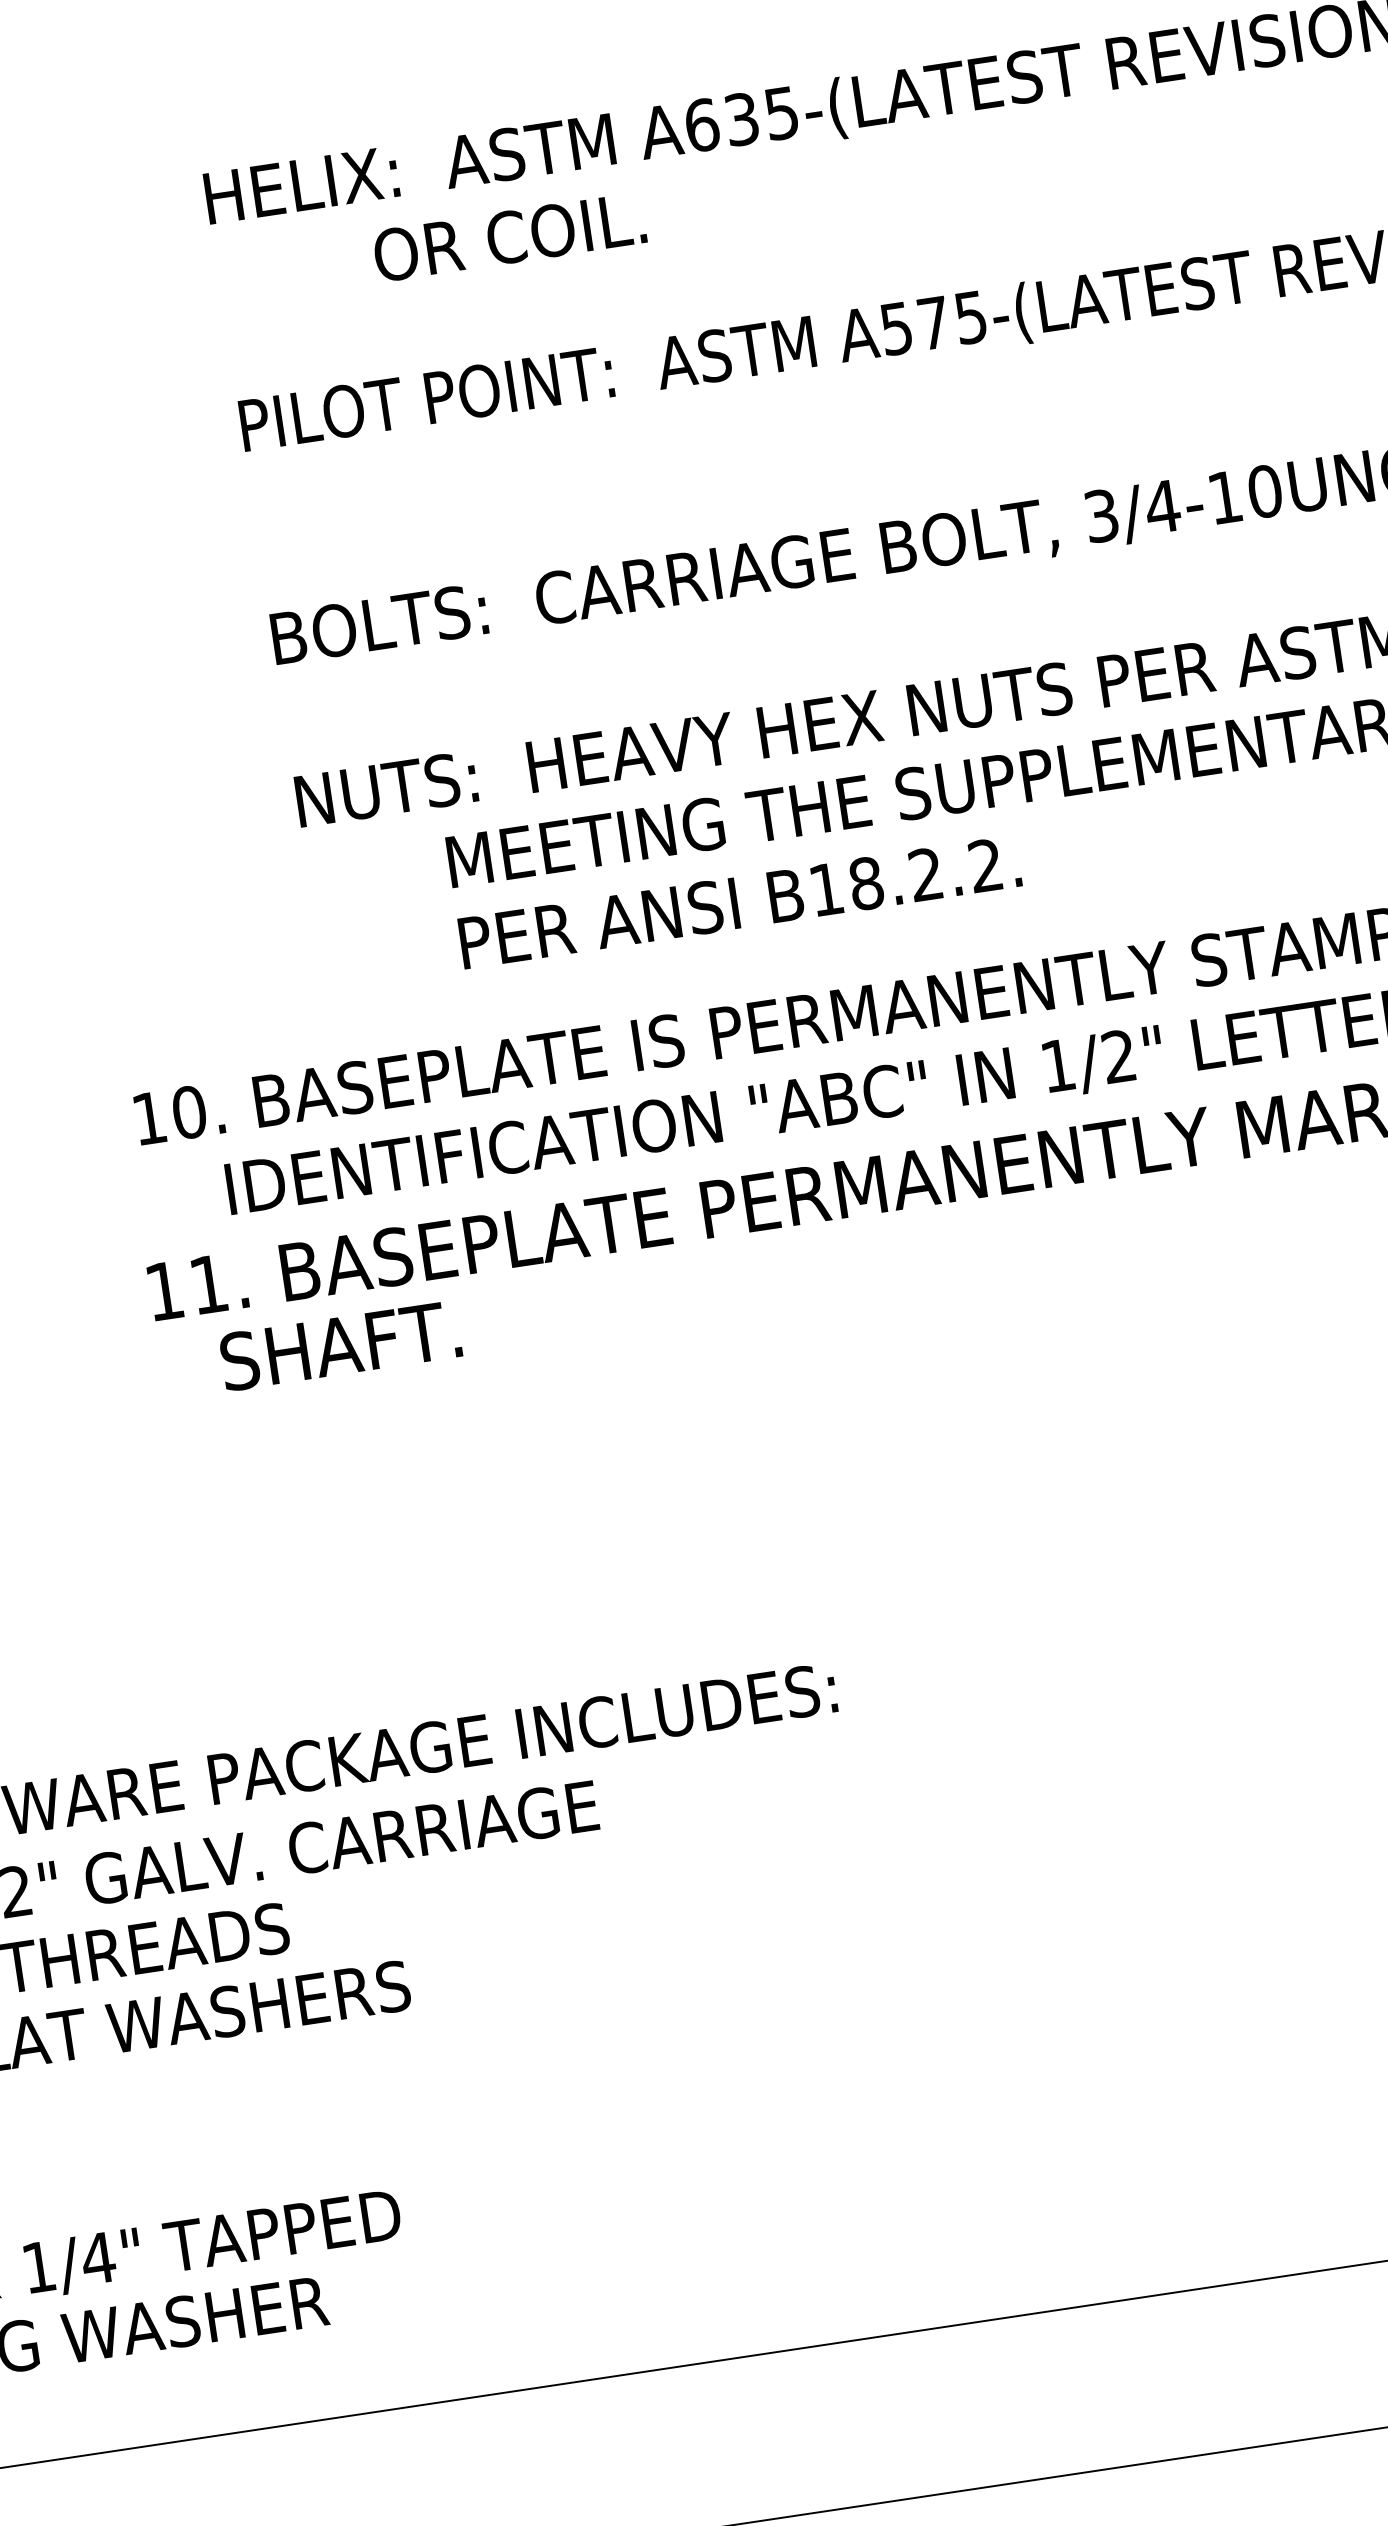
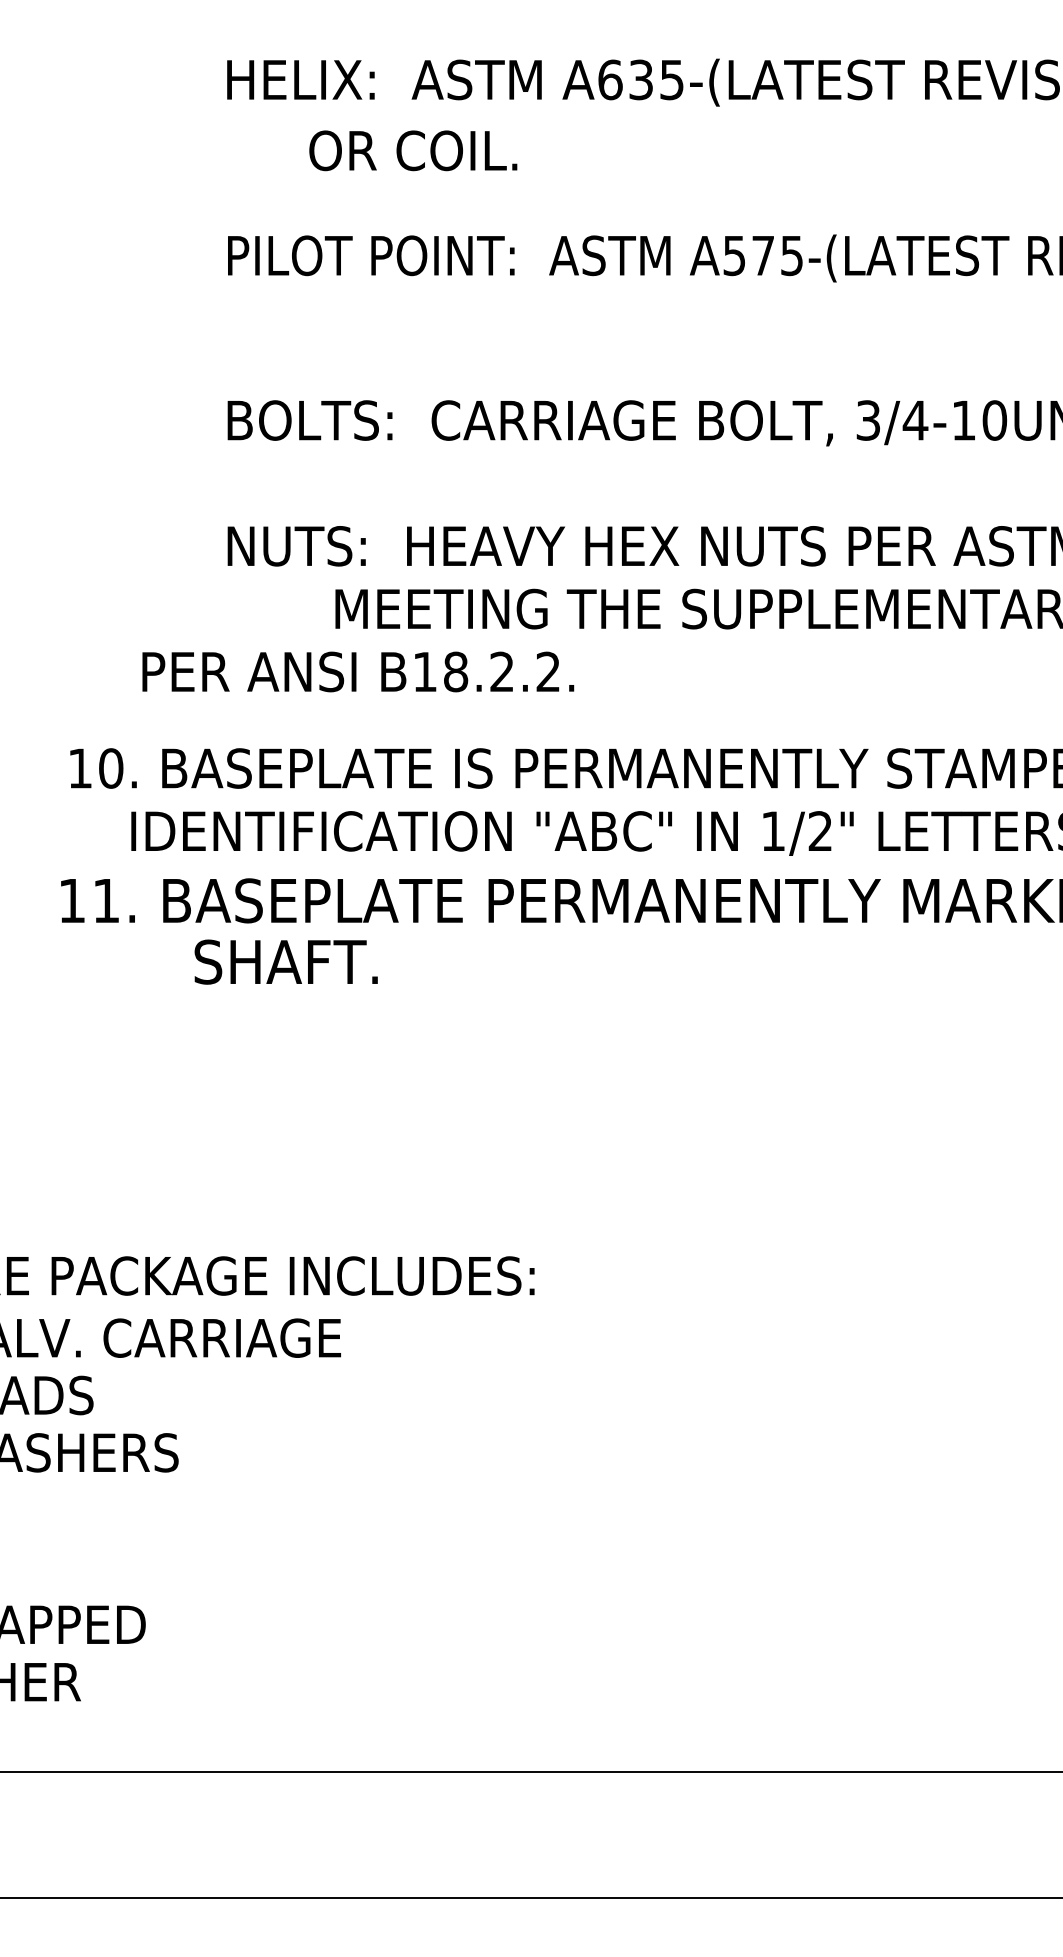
text: (509, 236) -> (413, 150), moved
text: (740, 901) -> (358, 671), moved
text: (339, 1345) -> (285, 961), moved

